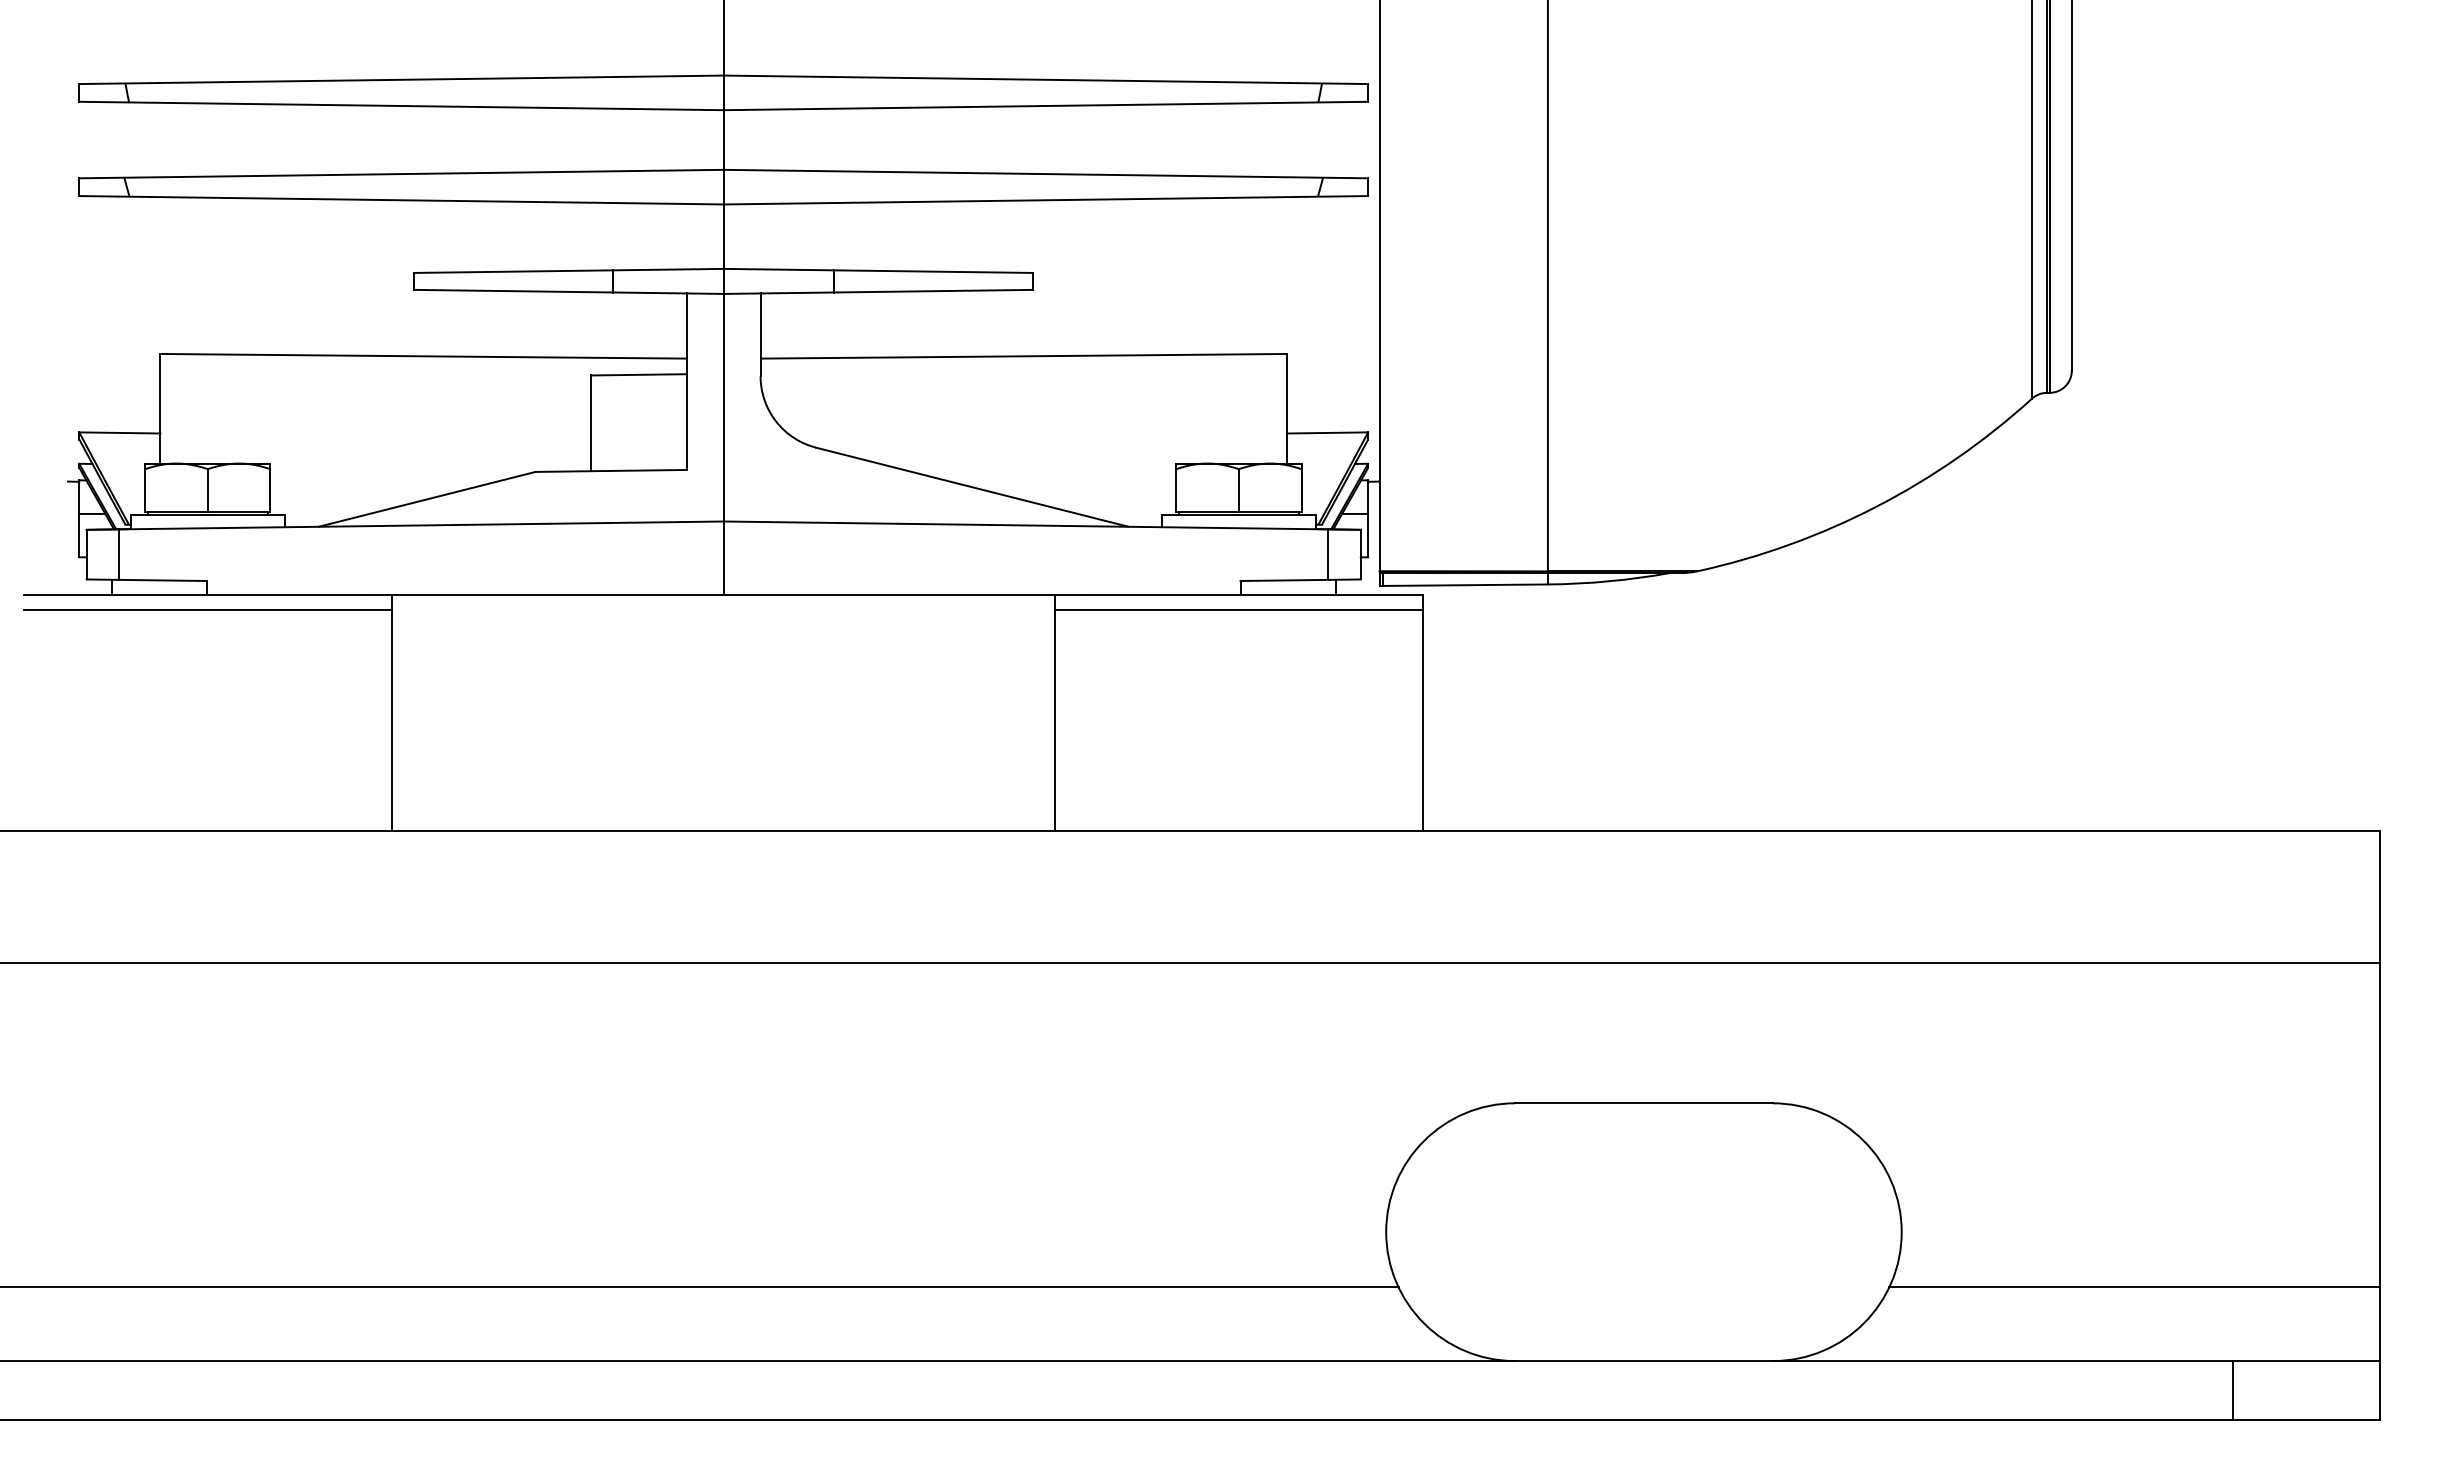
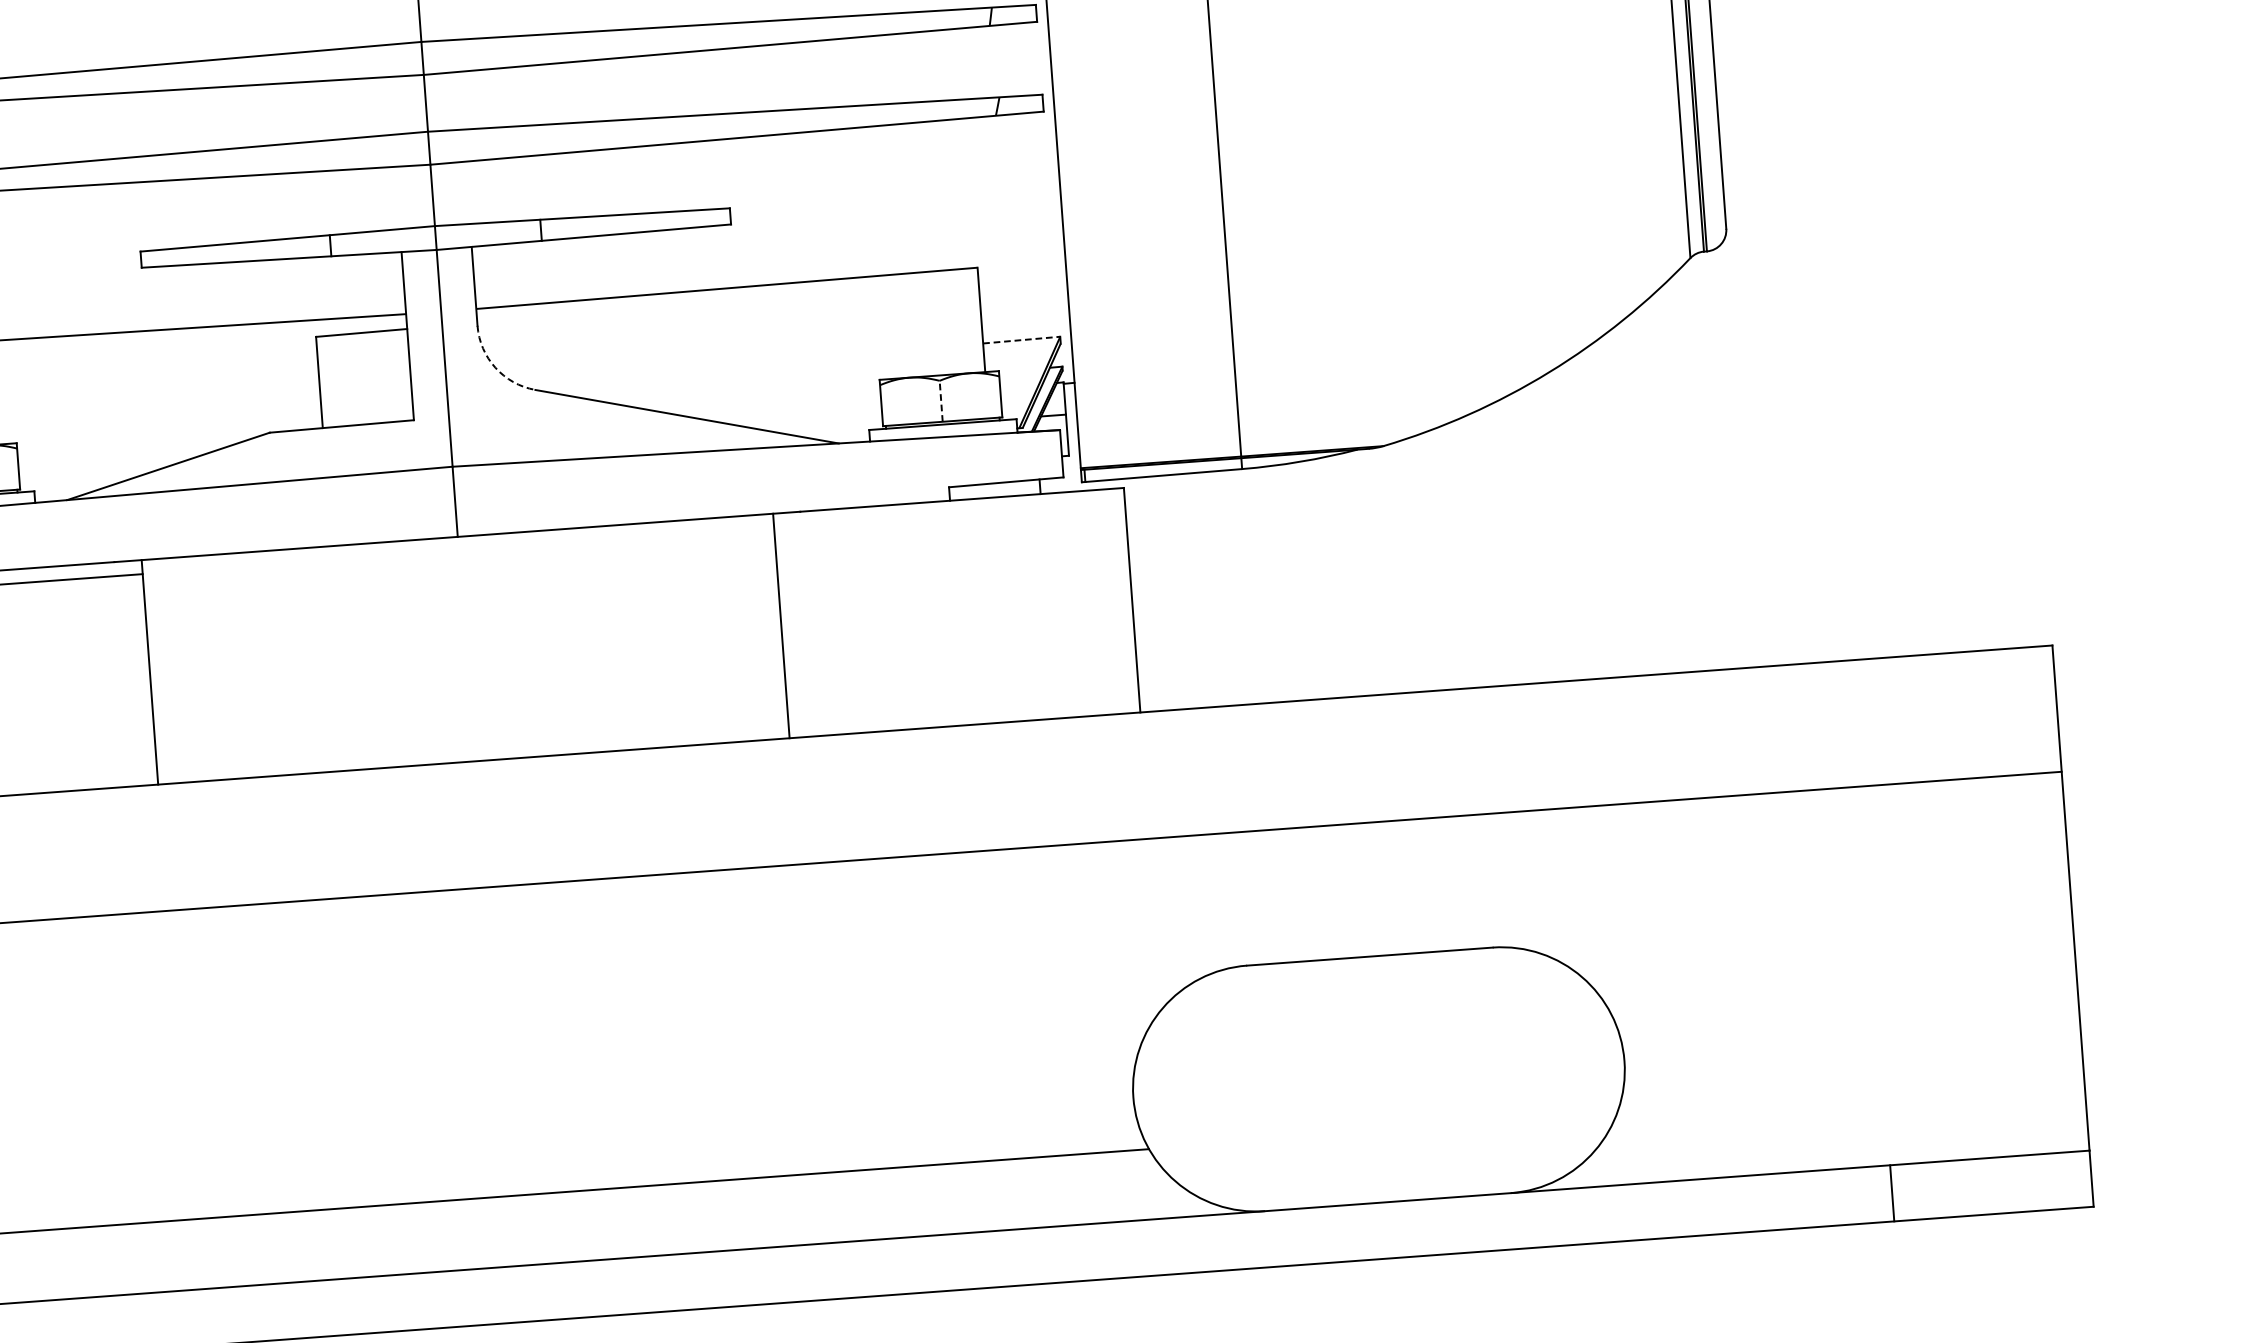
arc: (776, 421) -> (495, 367), solid -> dashed
line: (1327, 432) -> (1021, 339), solid -> dashed
line: (1238, 490) -> (940, 401), solid -> dashed
line: (1328, 554) -> (1031, 455), removed
line: (1238, 609) -> (949, 514), removed
line: (2134, 1287) -> (1850, 1097), removed
line: (2233, 1390) -> (1892, 1193), moved

